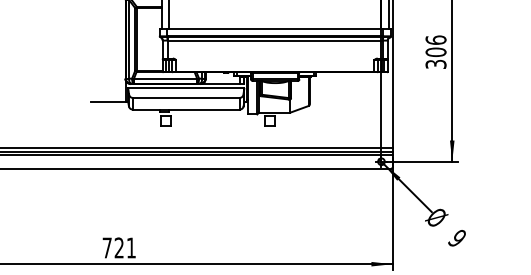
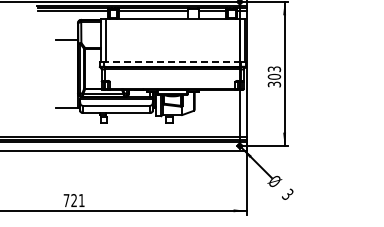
line: (274, 29) -> (172, 62), solid -> dashed
text: (436, 40) -> (274, 69), 306 -> 303
text: (456, 236) -> (287, 193), 9 -> 3

